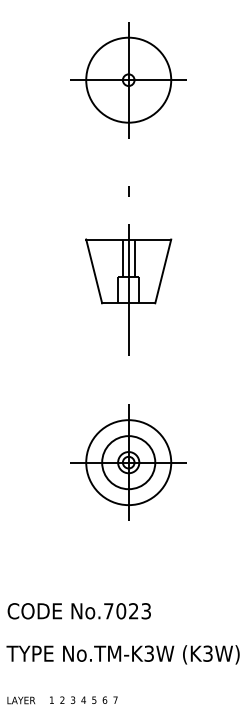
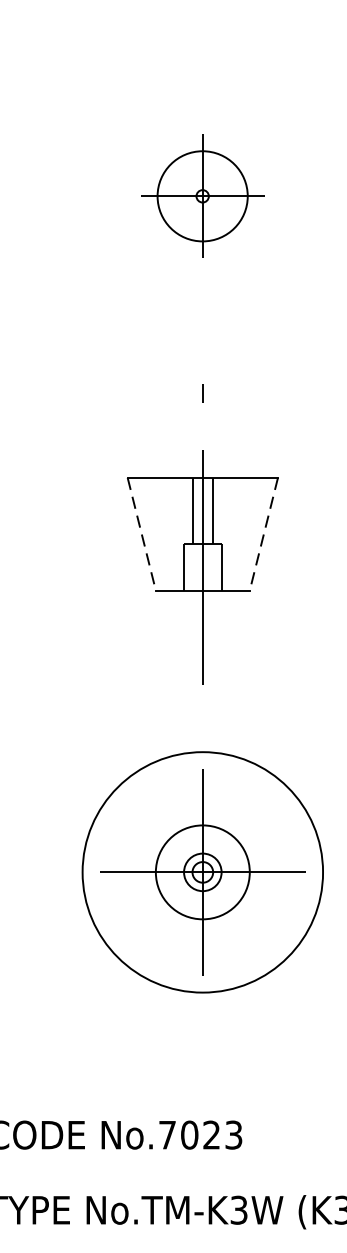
part: (128, 80) -> (202, 196), size x0.6
line: (94, 271) -> (142, 534), solid -> dashed
line: (163, 271) -> (264, 534), solid -> dashed
circle: (128, 462) -> (202, 872), size x1.6

